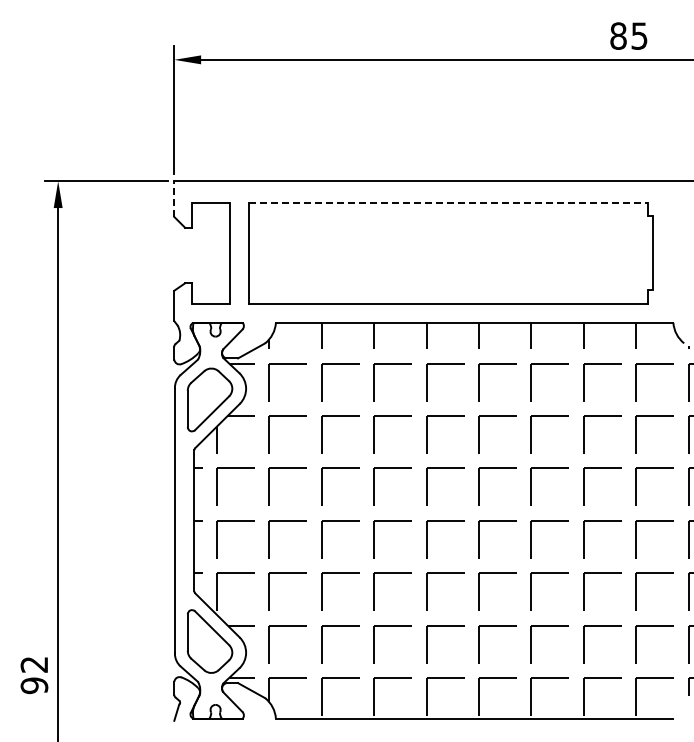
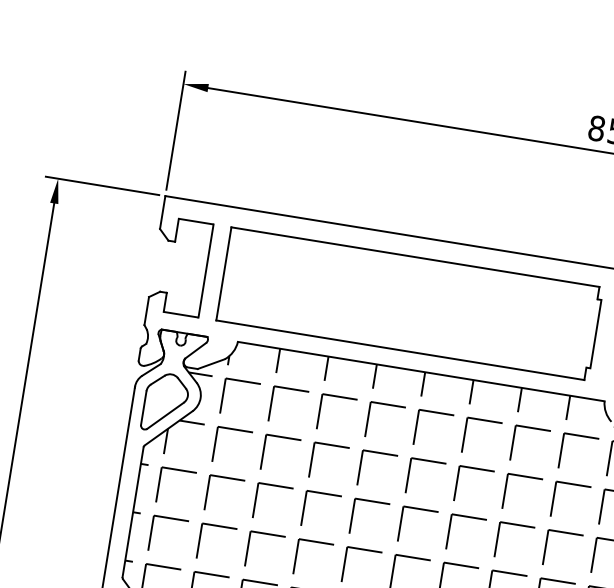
line: (174, 199) -> (162, 212), dashed -> solid
line: (449, 202) -> (416, 256), dashed -> solid

